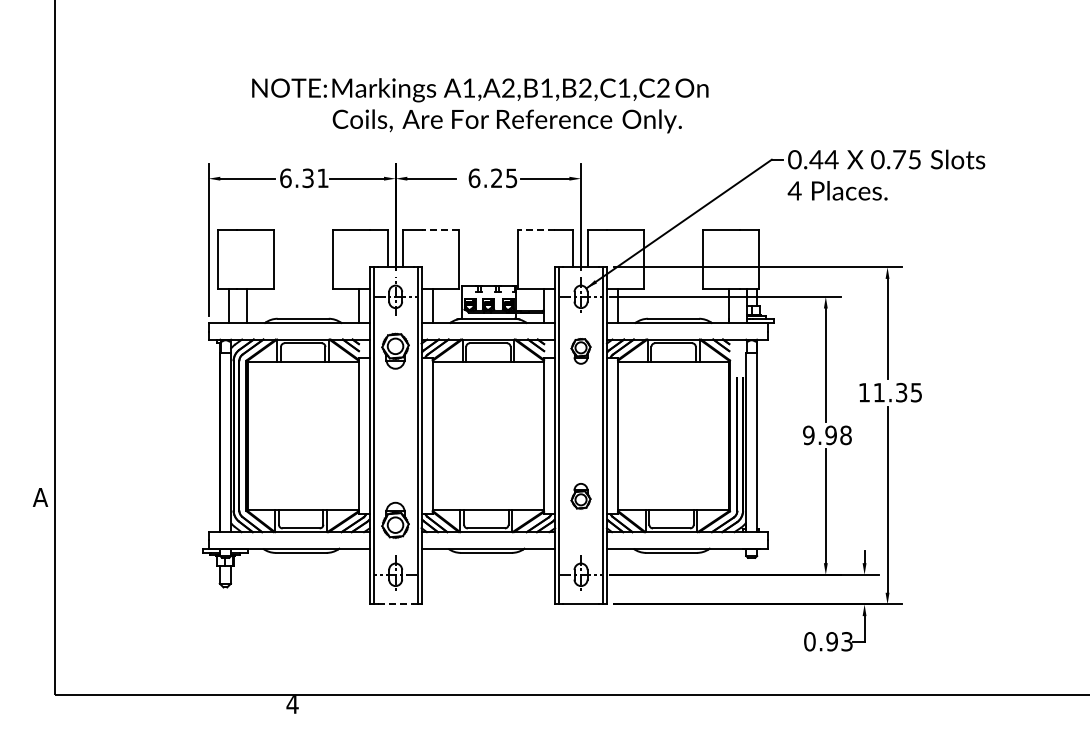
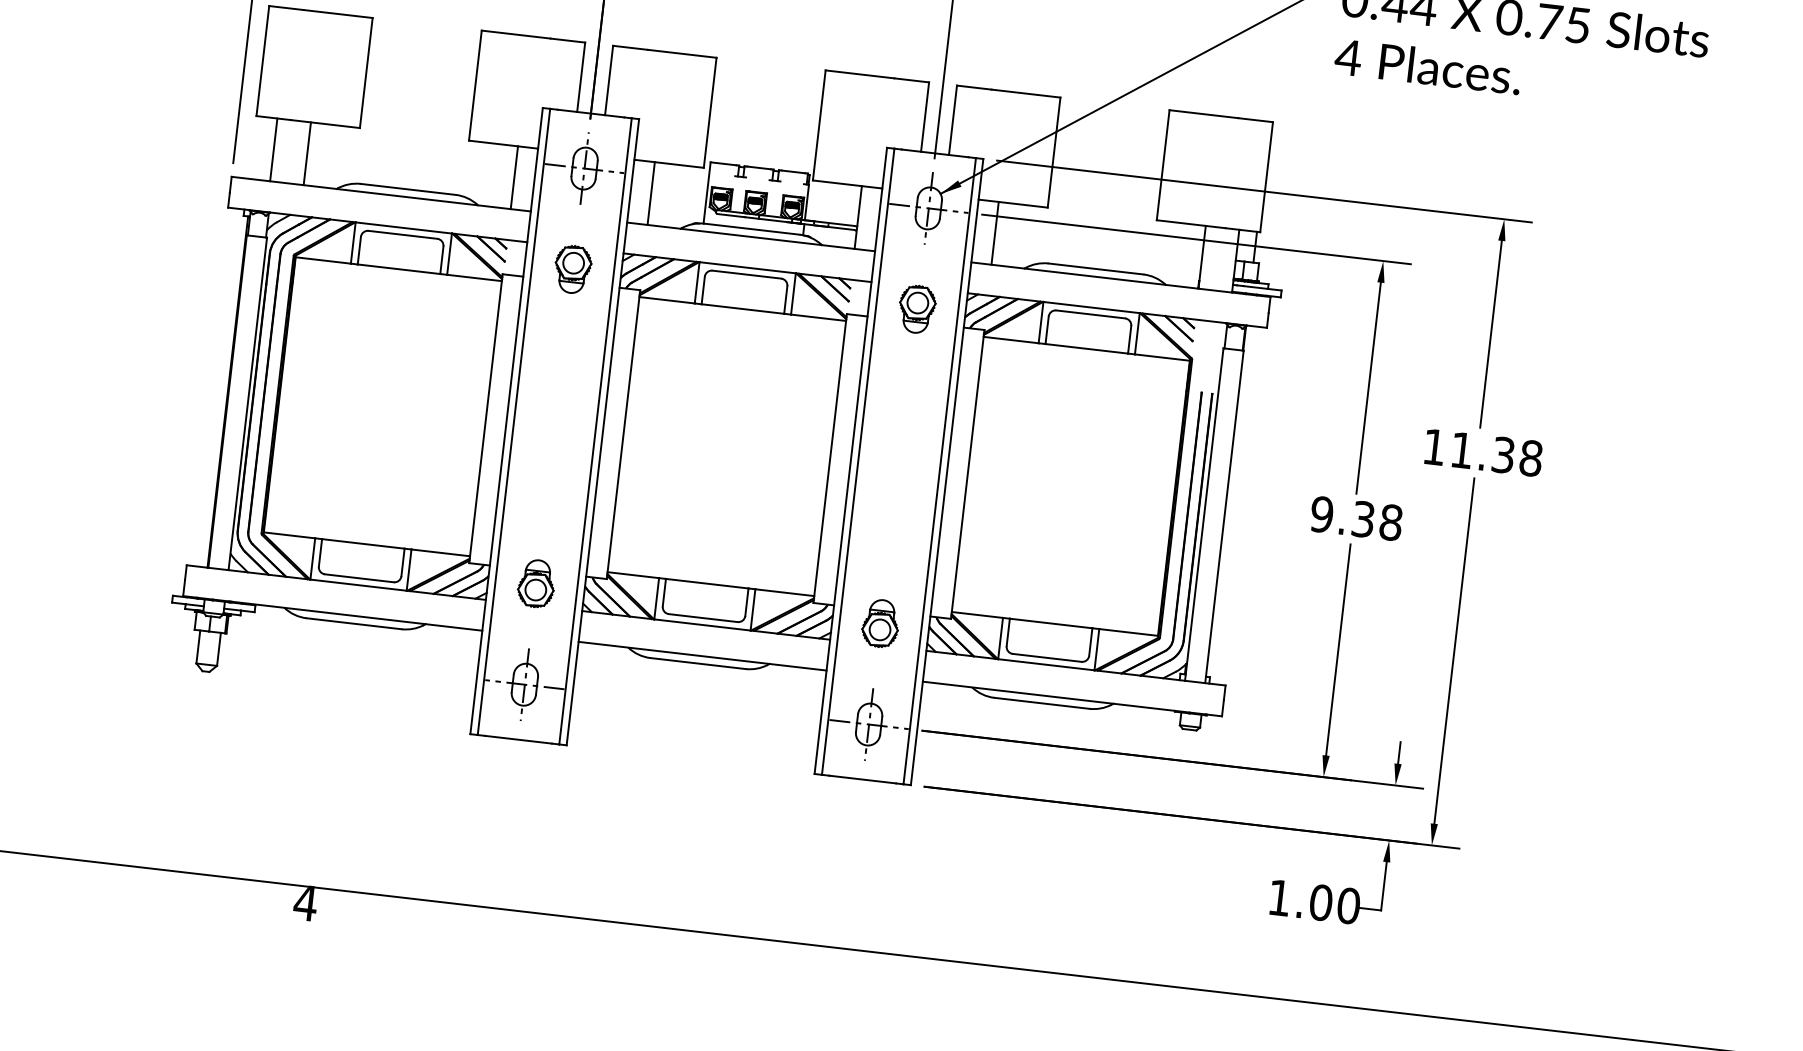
line: (440, 229) -> (682, 53), dashed -> solid
line: (536, 229) -> (860, 73), dashed -> solid
part: (395, 351) -> (572, 270), size x0.71
text: (916, 392) -> (1531, 458), 11.35 -> 11.38
text: (830, 434) -> (1362, 517), 9.98 -> 9.38
part: (580, 496) -> (879, 623), moved
part: (395, 520) -> (536, 583), size x0.71
line: (395, 604) -> (518, 739), dashed -> solid
text: (828, 641) -> (1314, 901), 0.93 -> 1.00

